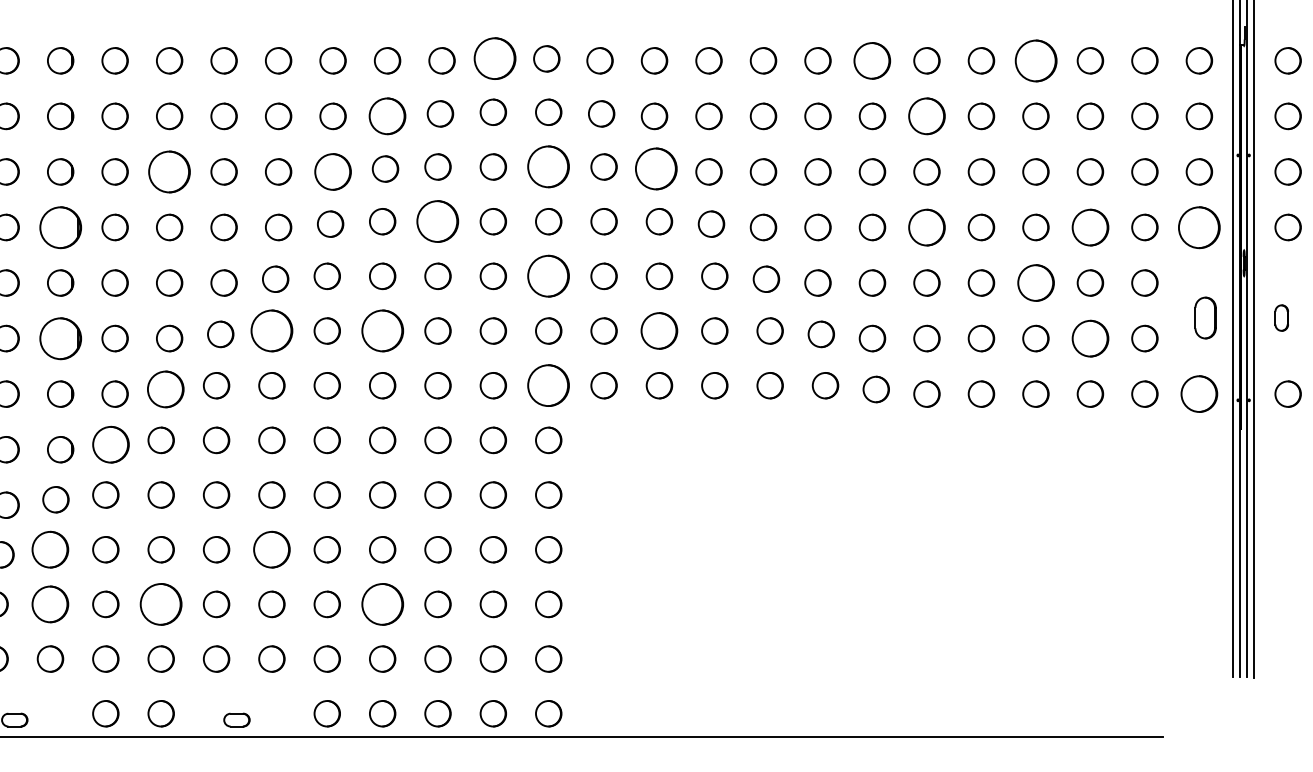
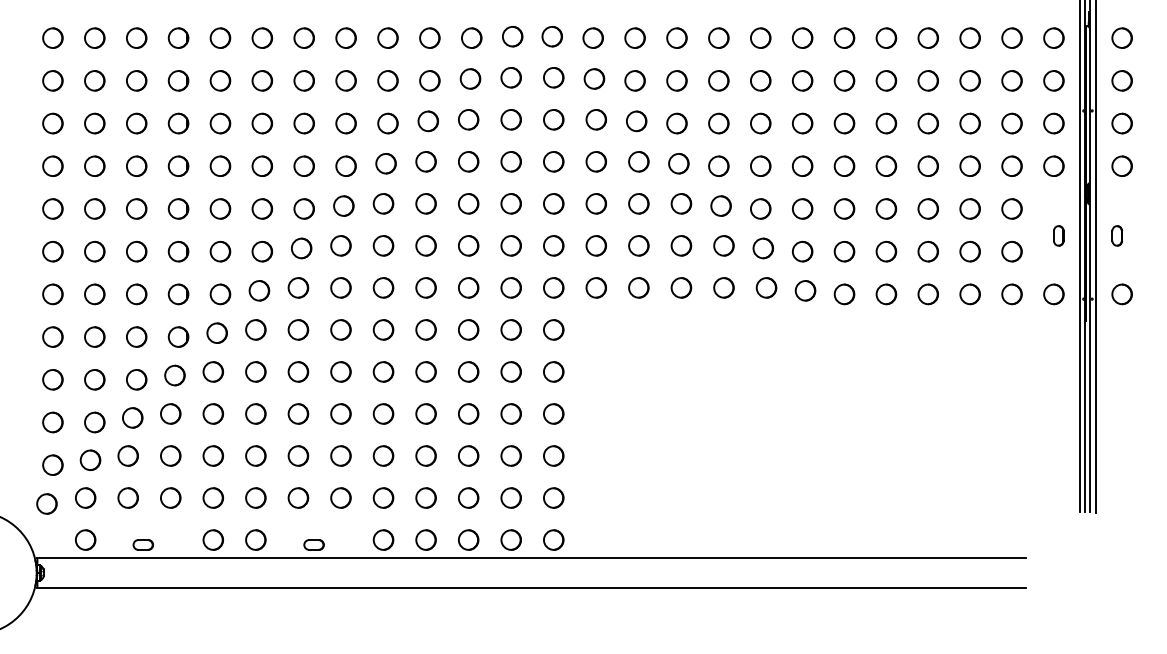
circle: (495, 58) -> (512, 36), size x0.62
circle: (872, 59) -> (802, 37), size x0.71
circle: (1034, 59) -> (927, 37), size x0.62
circle: (387, 115) -> (429, 80), size x0.71
part: (926, 115) -> (844, 80), size x0.71
circle: (548, 166) -> (553, 119), size x0.62
part: (656, 169) -> (636, 121), size x0.62
part: (169, 171) -> (262, 123), size x0.62
part: (332, 171) -> (387, 123), size x0.71
circle: (437, 221) -> (468, 161), size x0.62
part: (60, 226) -> (178, 165), size x0.62
part: (926, 226) -> (844, 165), size x0.71
circle: (1089, 226) -> (969, 165), size x0.71
circle: (1198, 226) -> (1053, 165), size x0.62
circle: (548, 275) -> (553, 203), size x0.62
circle: (1034, 282) -> (927, 208), size x0.71
part: (1205, 317) -> (1058, 235), size x0.62
circle: (271, 330) -> (340, 245), size x0.62
circle: (381, 330) -> (425, 245), size x0.62
circle: (658, 330) -> (638, 245), size x0.71
part: (60, 338) -> (178, 251), size x0.62
part: (1089, 338) -> (969, 251), size x0.71
circle: (548, 385) -> (553, 287), size x0.62
part: (165, 389) -> (259, 290), size x0.71
part: (1198, 394) -> (1053, 294), size x0.71
circle: (109, 443) -> (216, 332), size x0.71
circle: (50, 549) -> (170, 413), size x0.71
circle: (271, 549) -> (340, 413), size x0.71
circle: (50, 603) -> (170, 455), size x0.71
circle: (160, 603) -> (255, 455), size x0.62
circle: (381, 603) -> (425, 455), size x0.62

